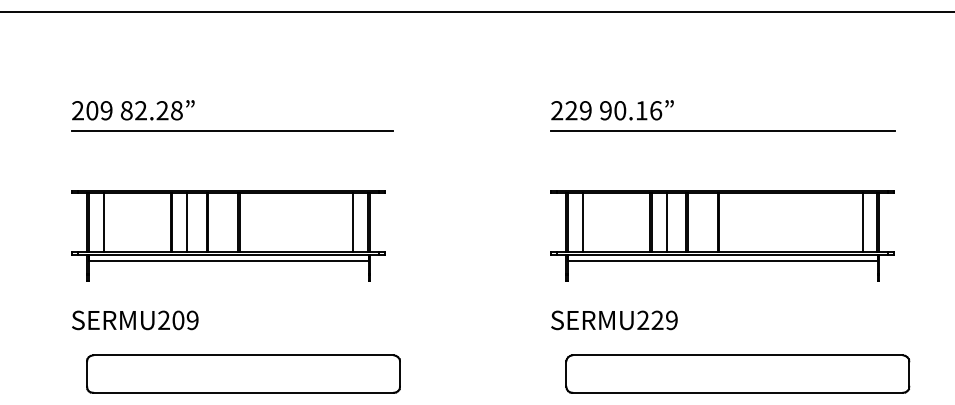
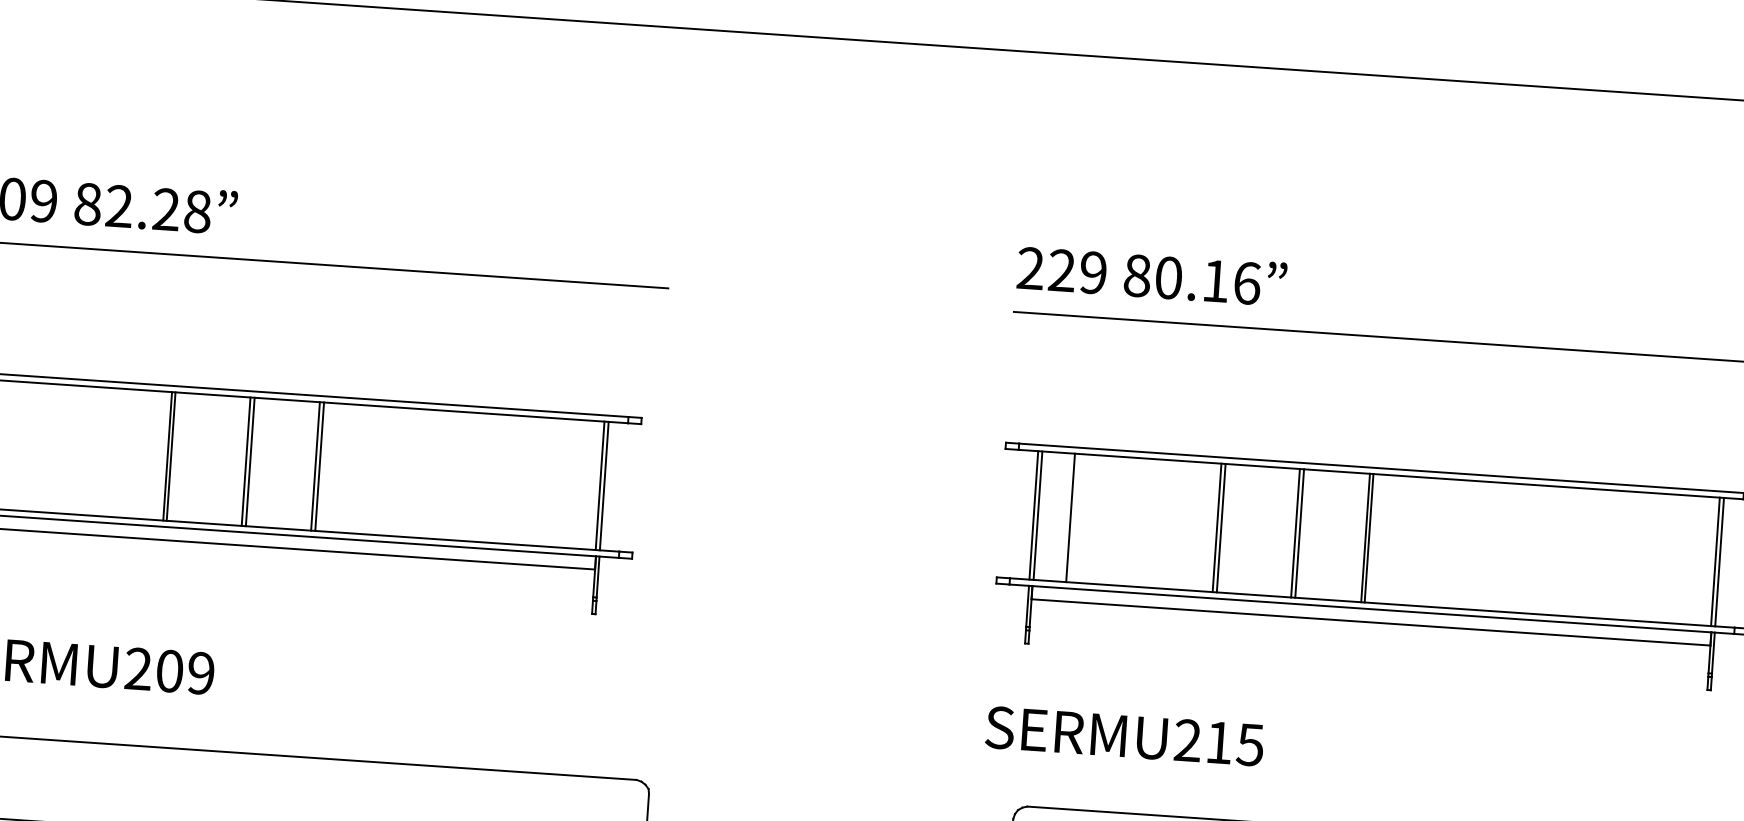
text: (605, 110) -> (1136, 275), 90.16 -> 80.16
line: (103, 222) -> (20, 445), removed
line: (187, 222) -> (204, 458), removed
line: (353, 222) -> (567, 482), removed
line: (666, 222) -> (1253, 529), removed
line: (862, 222) -> (1682, 558), removed
text: (664, 320) -> (1234, 744), SERMU229 -> SERMU215

